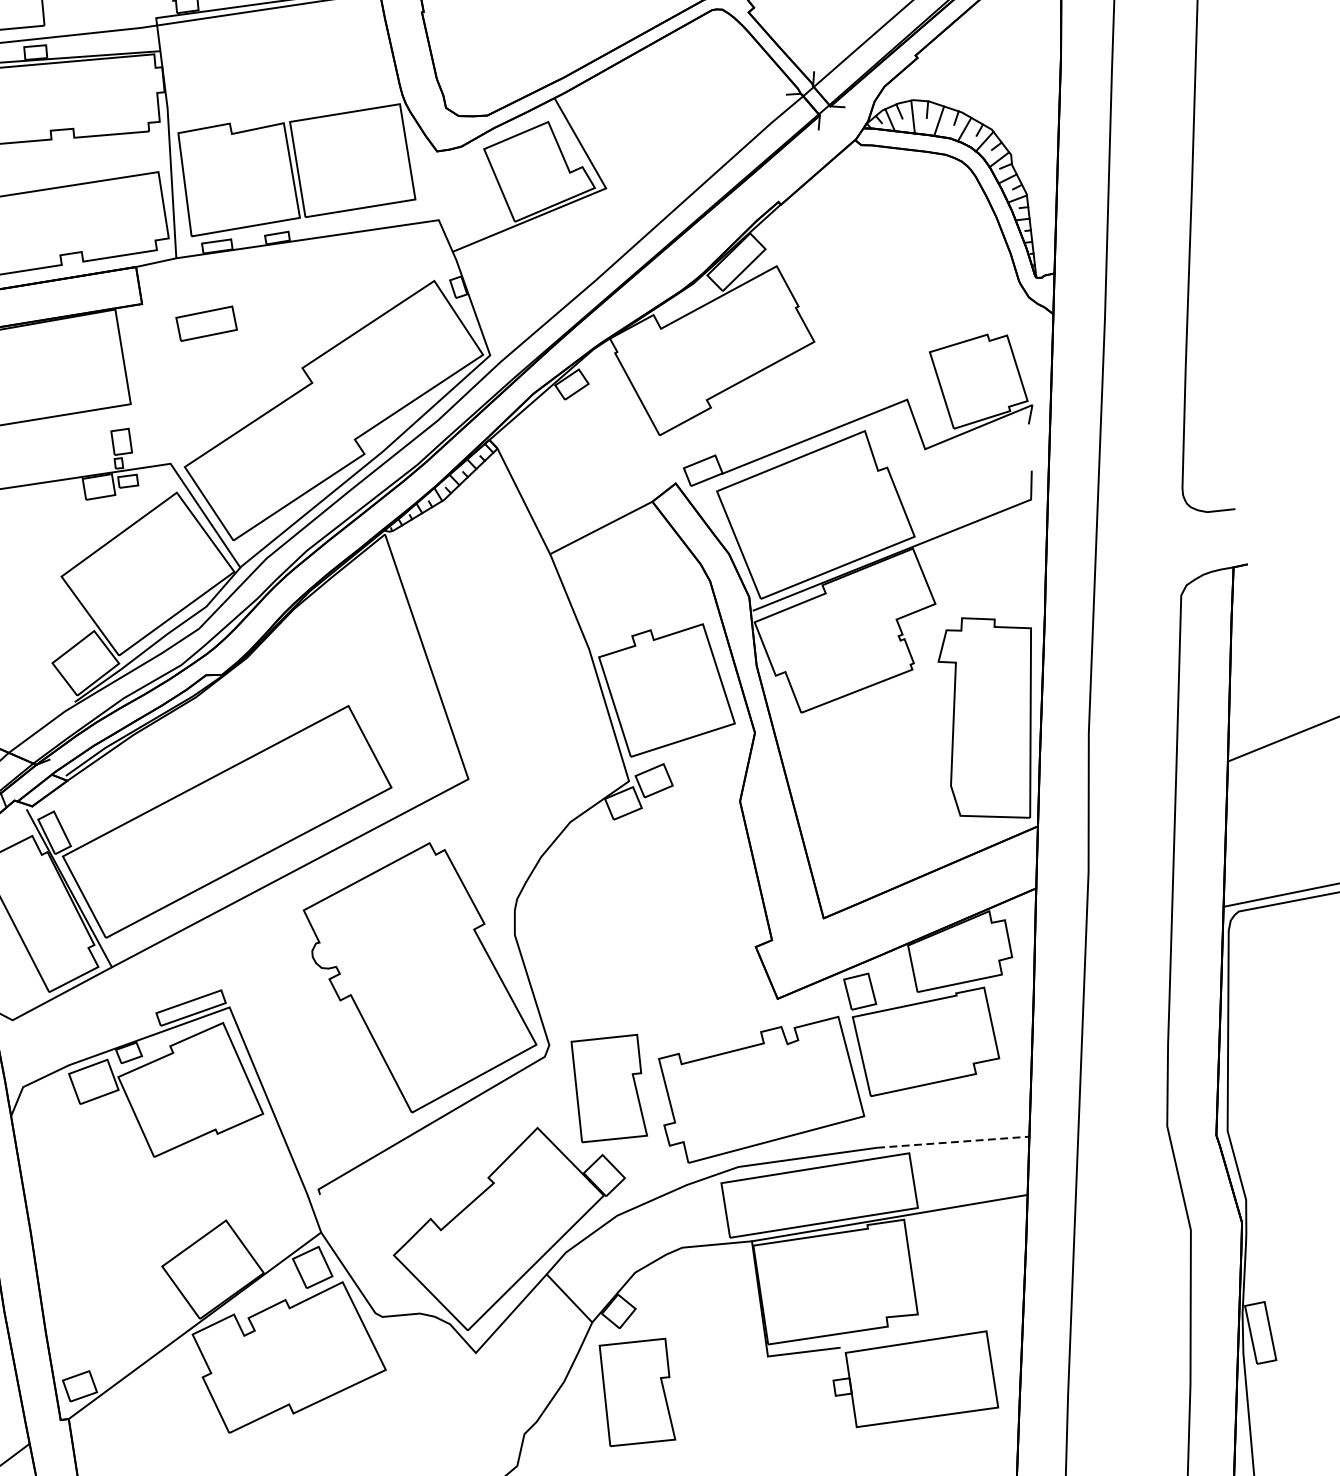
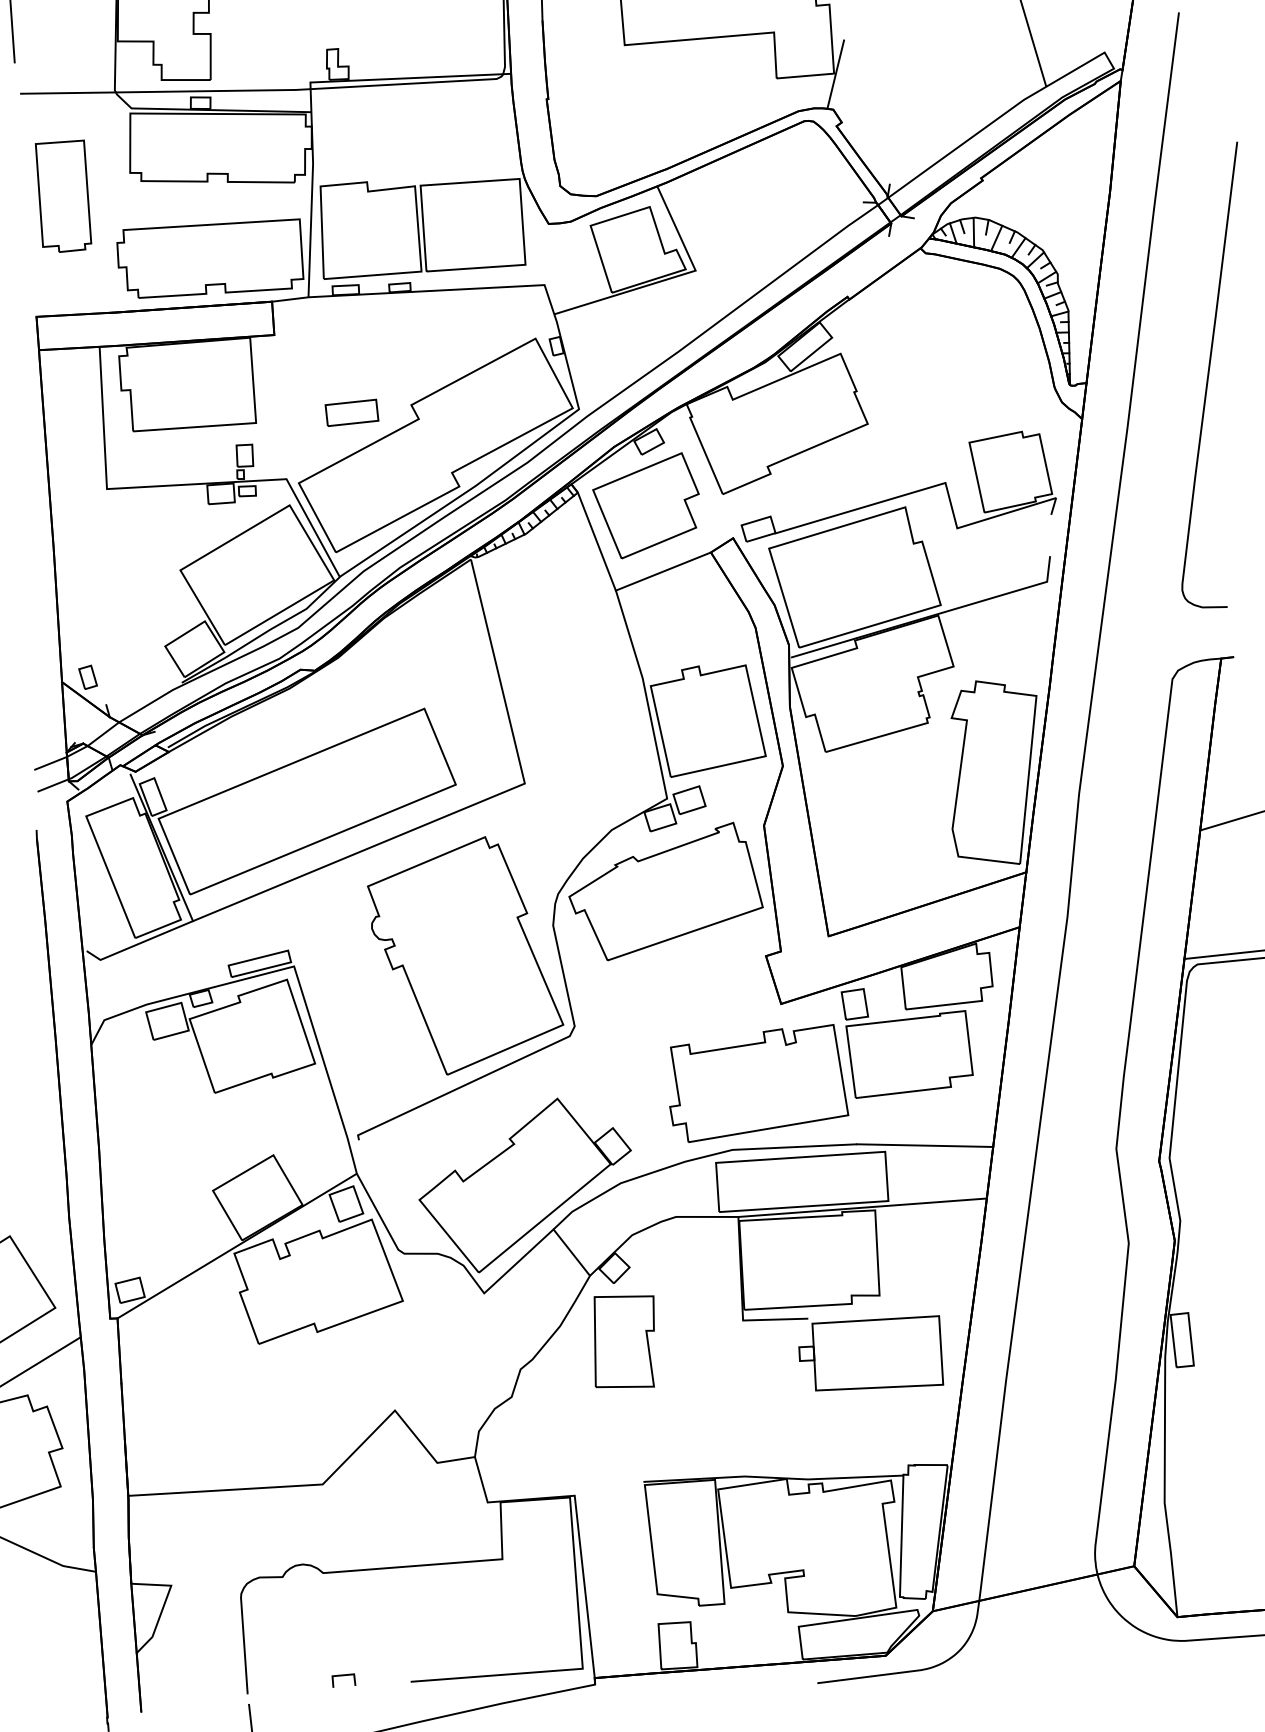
part: (206, 323) -> (351, 412), moved
part: (574, 455) -> (645, 505), added
part: (636, 885) -> (665, 891), added
part: (608, 1088) -> (623, 1069), removed
line: (953, 1142) -> (925, 1145), dashed -> solid

